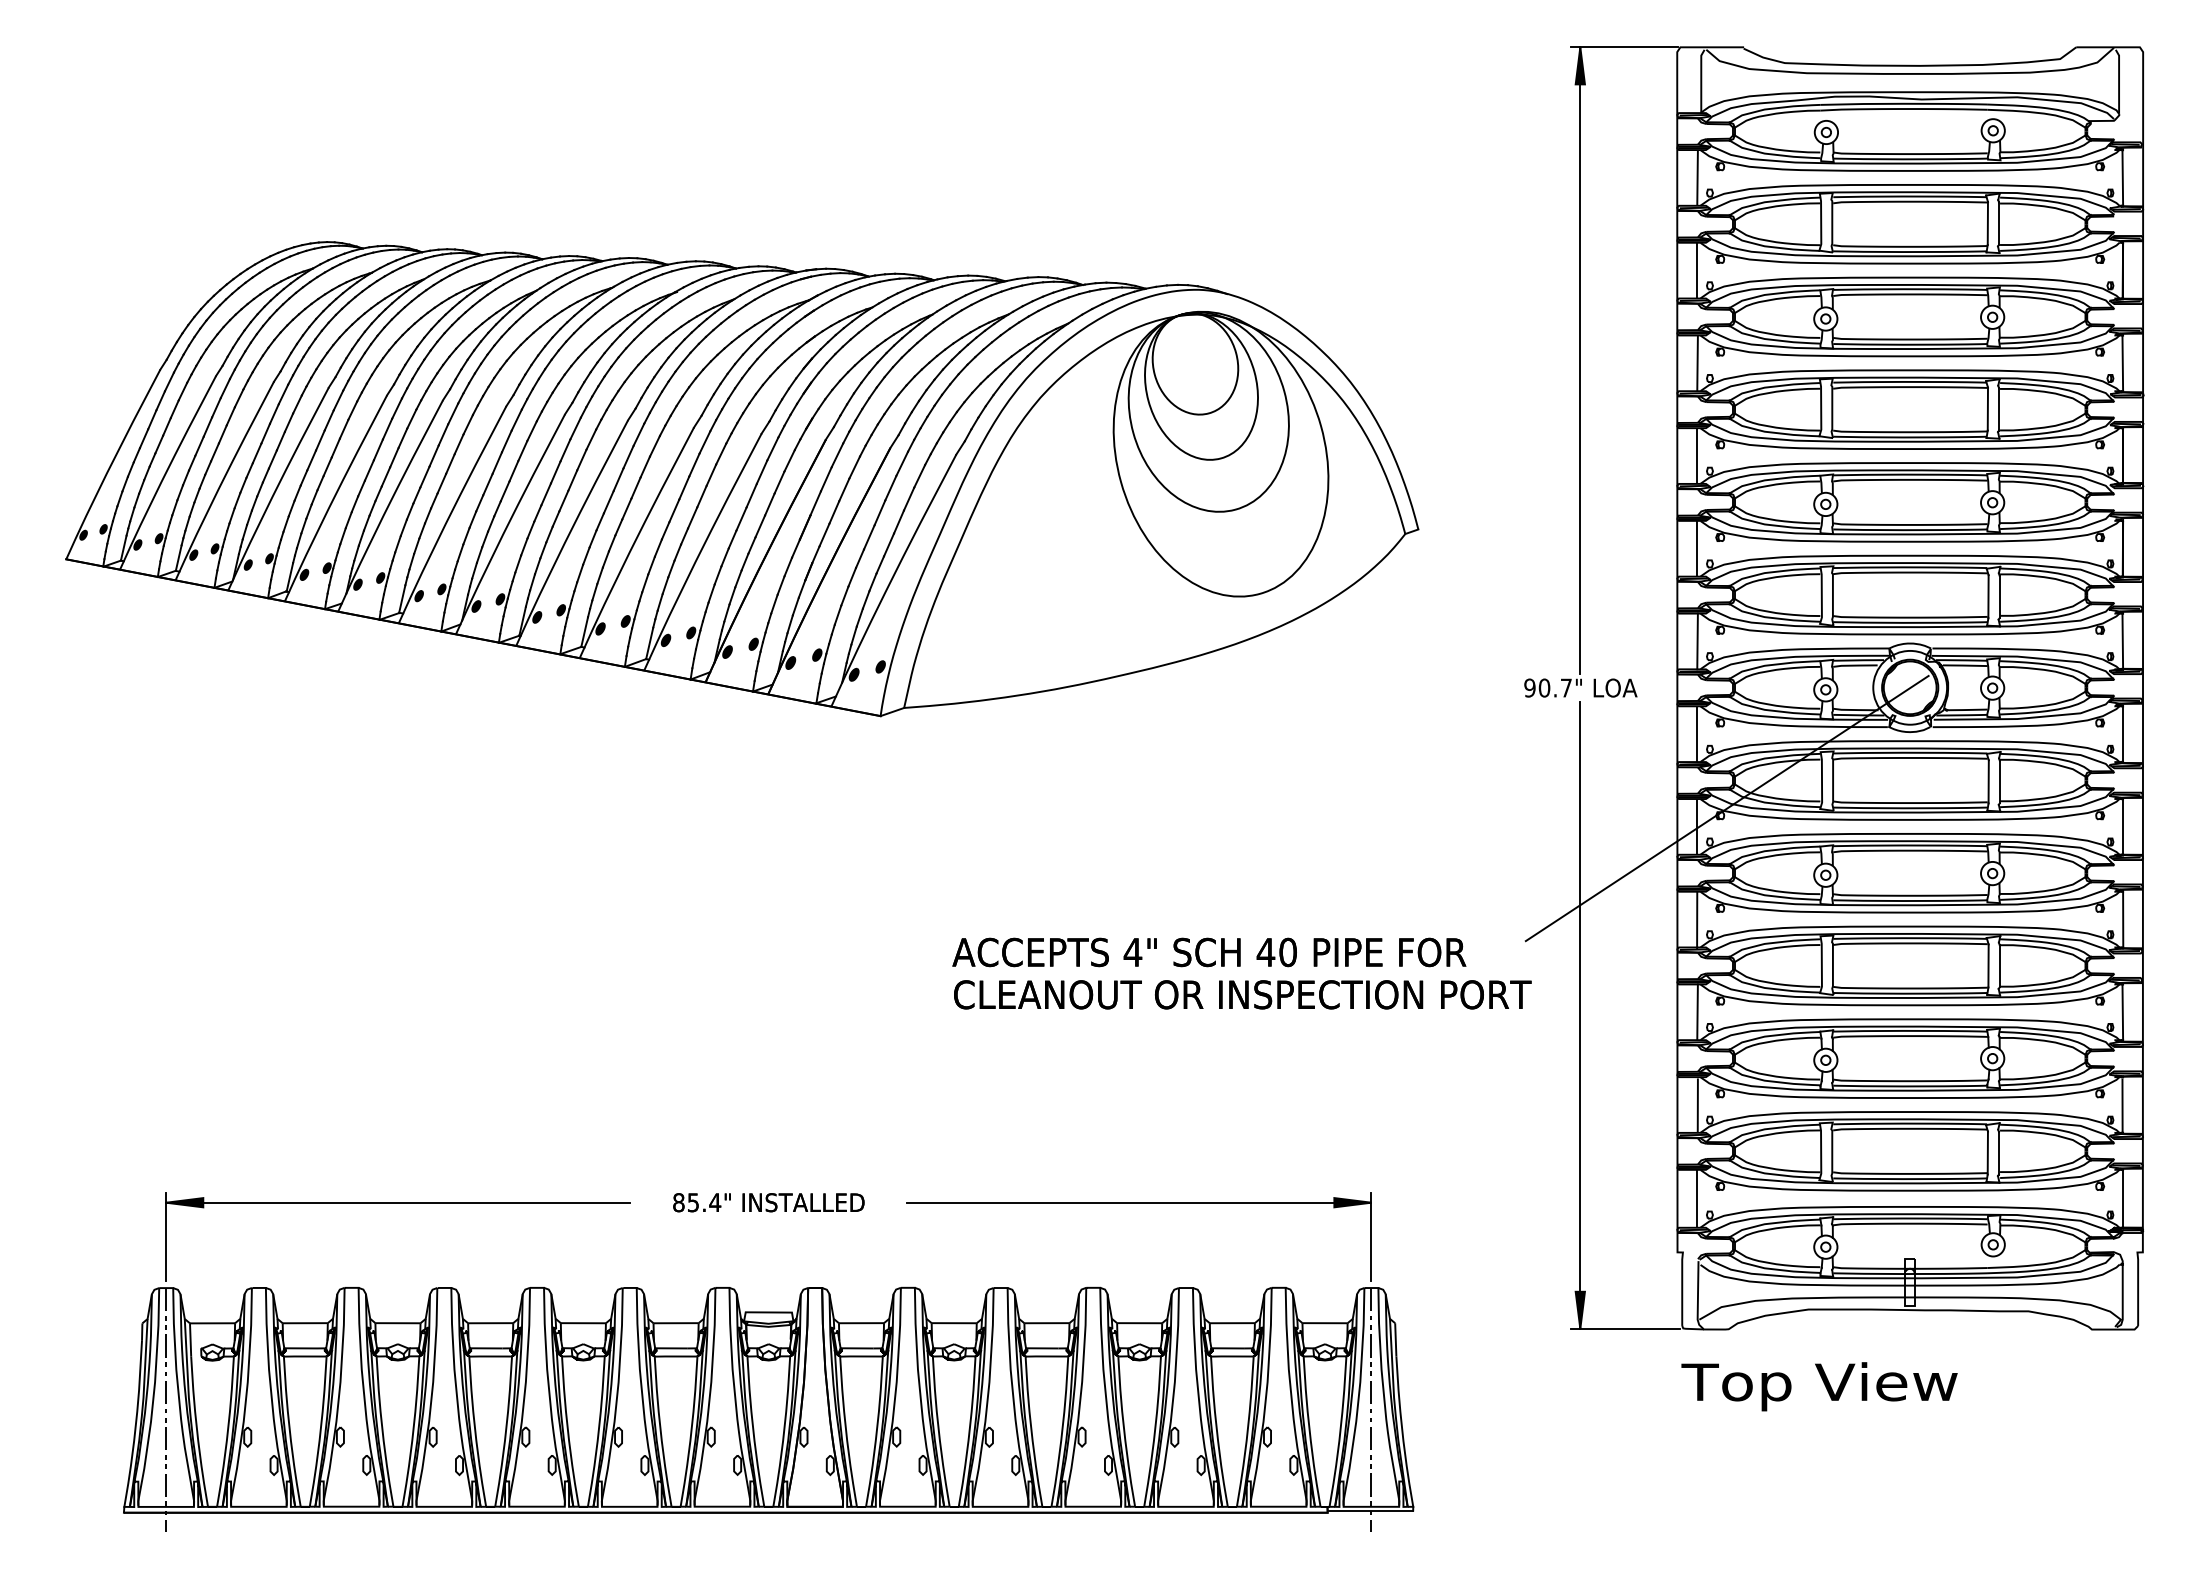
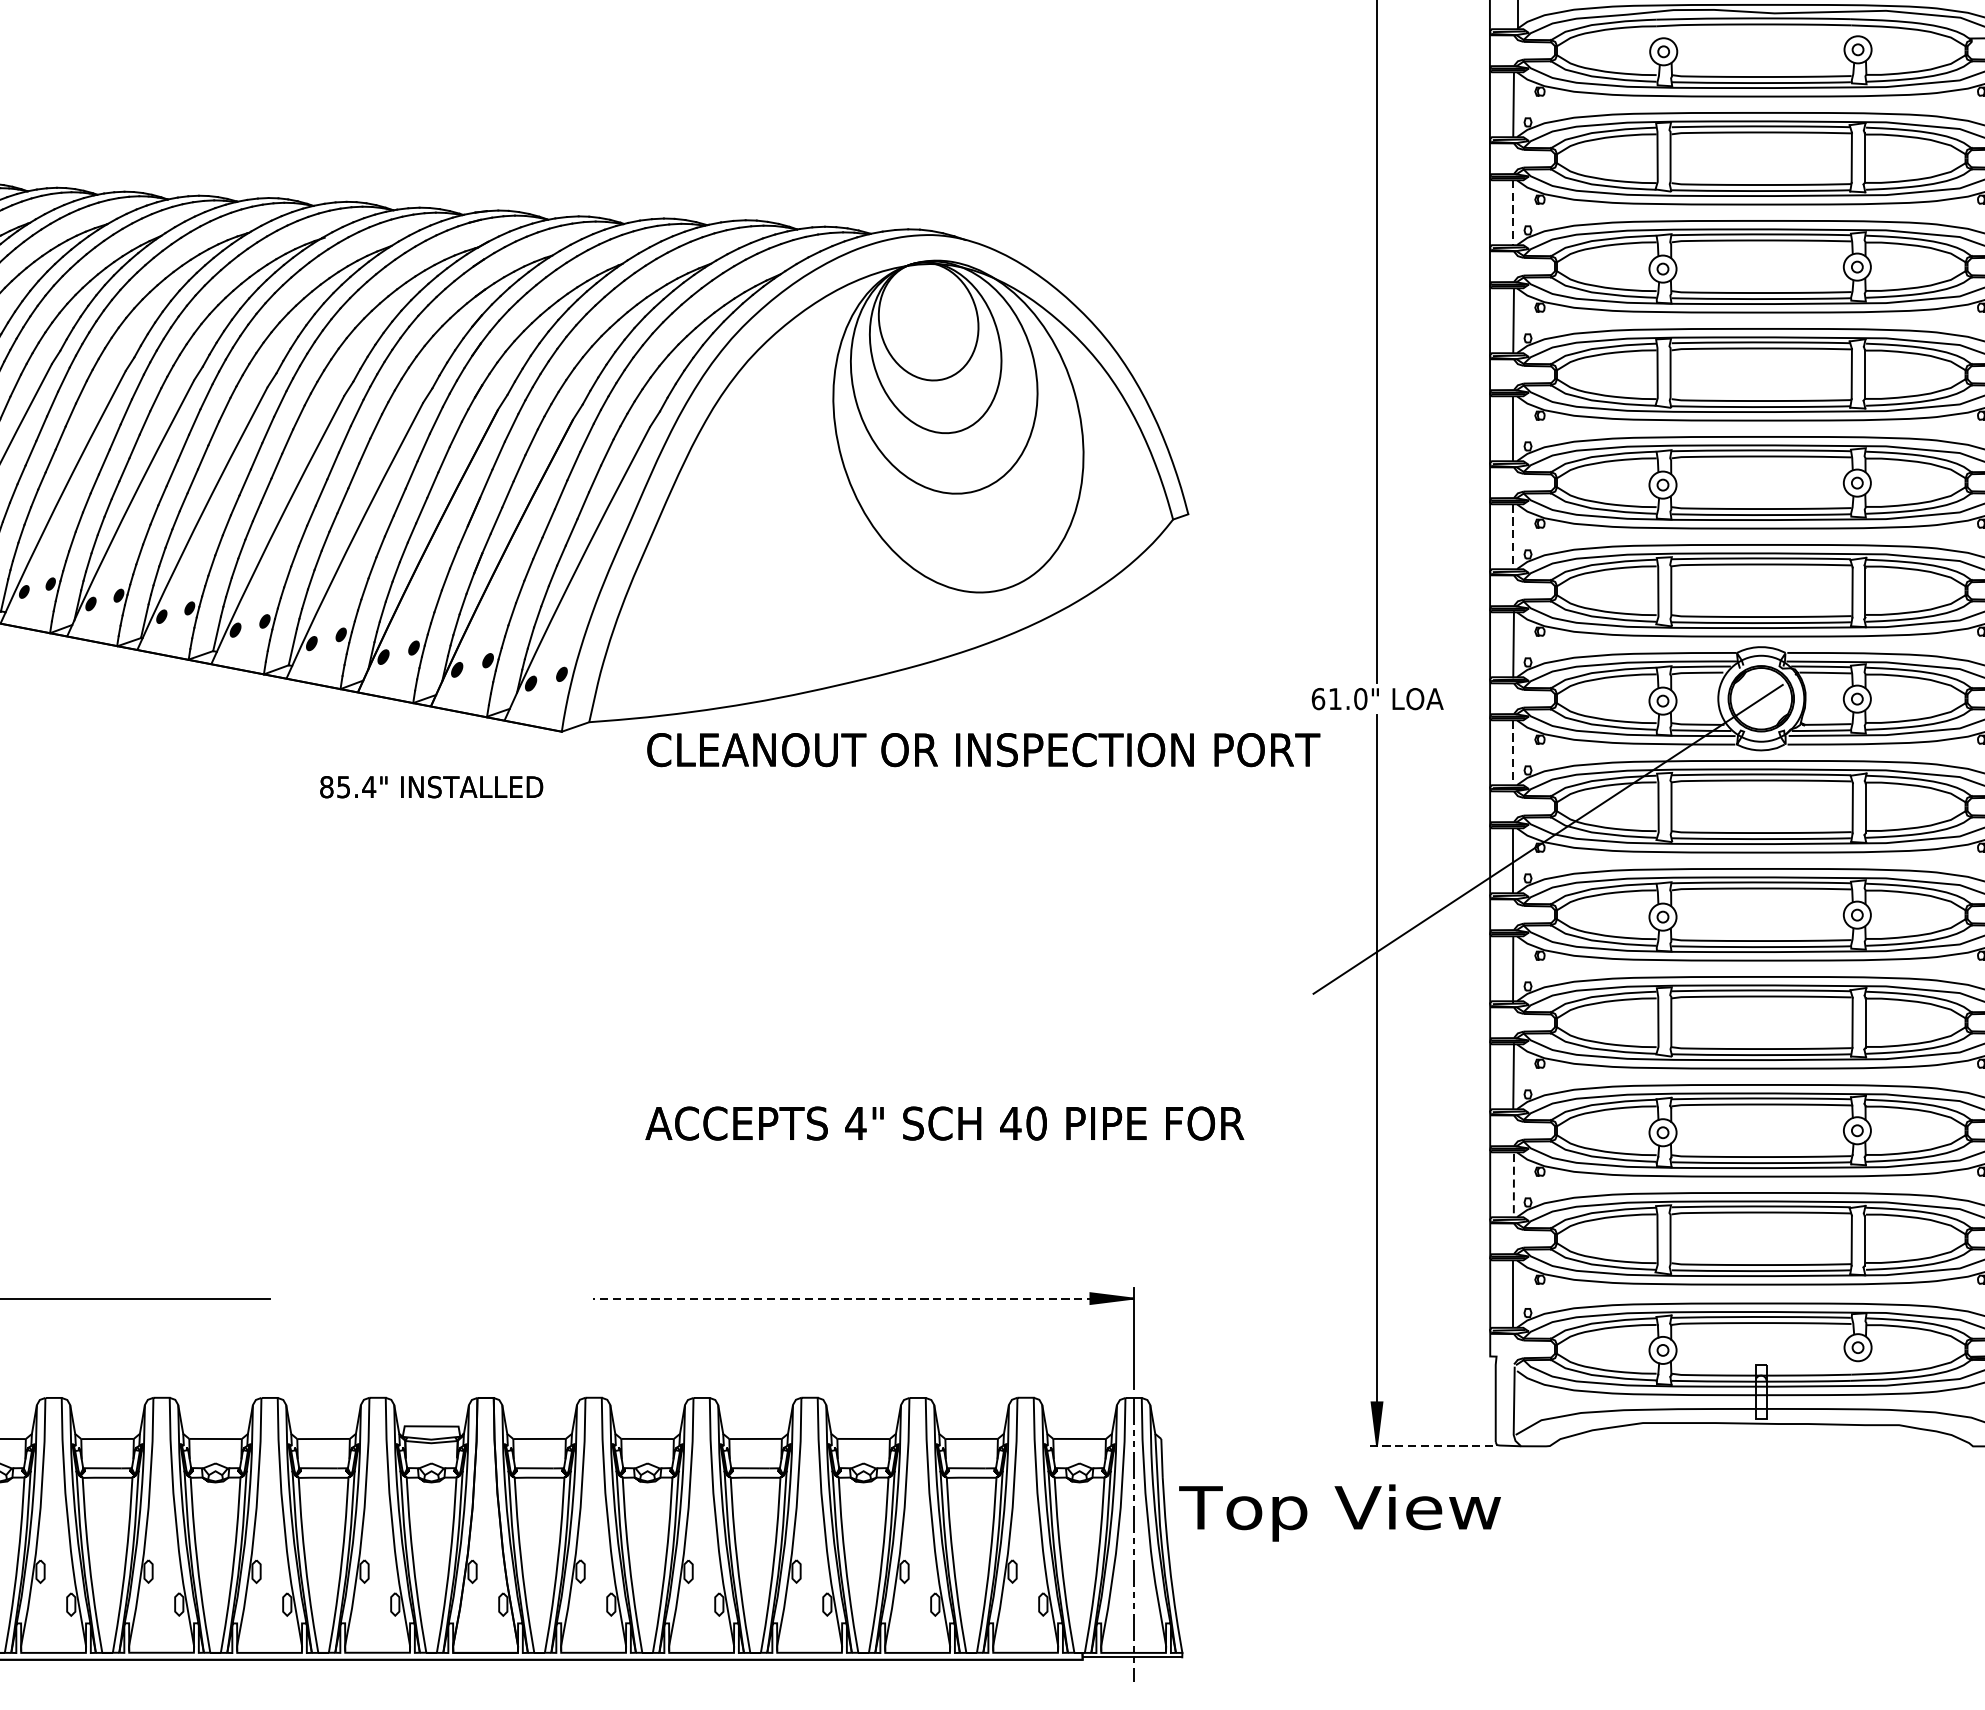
line: (1697, 270) -> (1513, 212), solid -> dashed
line: (1697, 548) -> (1513, 536), solid -> dashed
text: (1548, 687) -> (1339, 698), 90.7" -> 61.0"
line: (1697, 734) -> (1513, 753), solid -> dashed
text: (1209, 952) -> (945, 1123), moved
text: (1242, 994) -> (983, 749), moved
line: (1697, 1106) -> (1513, 1186), solid -> dashed
text: (768, 1202) -> (431, 786), moved
line: (1139, 1202) -> (863, 1298), solid -> dashed
line: (1625, 1328) -> (1429, 1445), solid -> dashed
text: (1819, 1386) -> (1339, 1512), moved

